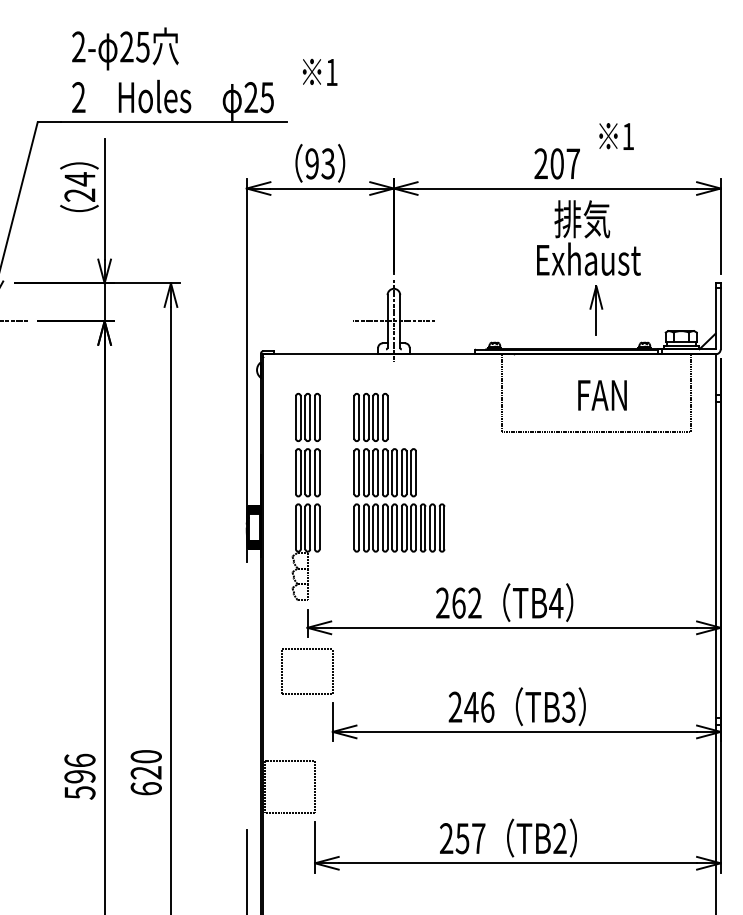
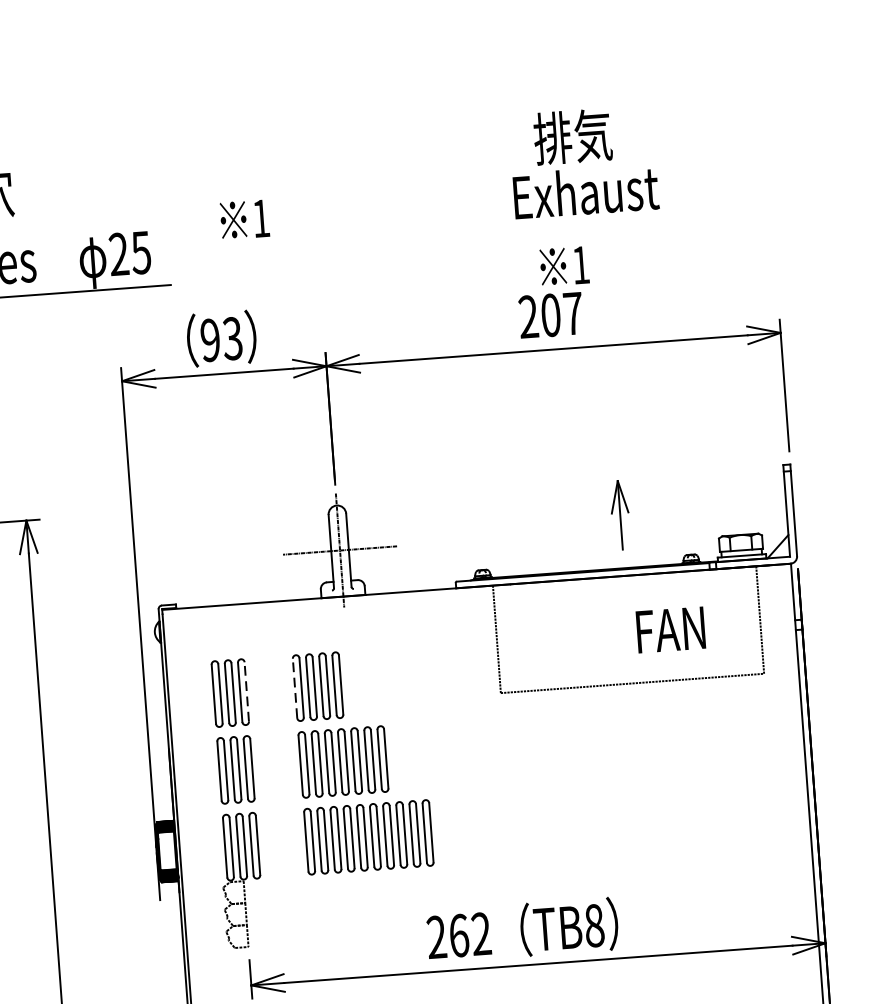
text: (320, 71) -> (245, 218), moved
text: (616, 136) -> (564, 266), moved
text: (588, 237) -> (583, 161), moved
text: (602, 395) -> (670, 630), moved
line: (319, 417) -> (246, 691), solid -> dashed
line: (354, 417) -> (295, 688), solid -> dashed
text: (556, 602) -> (594, 924), TB4 -> TB8

